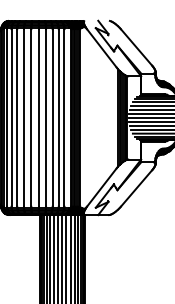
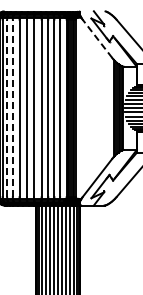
line: (101, 47) -> (97, 37), solid -> dashed
line: (11, 117) -> (7, 107), solid -> dashed
line: (17, 117) -> (13, 107), solid -> dashed

